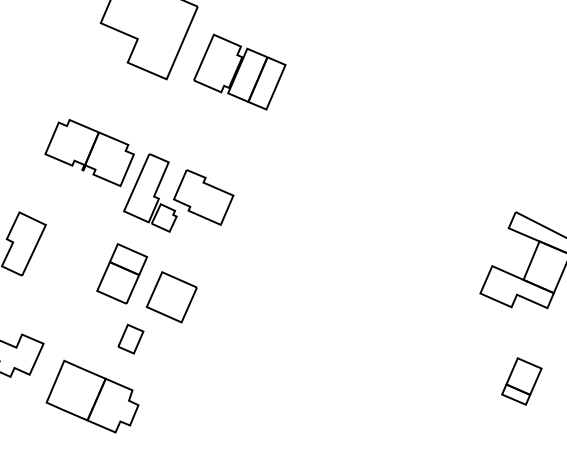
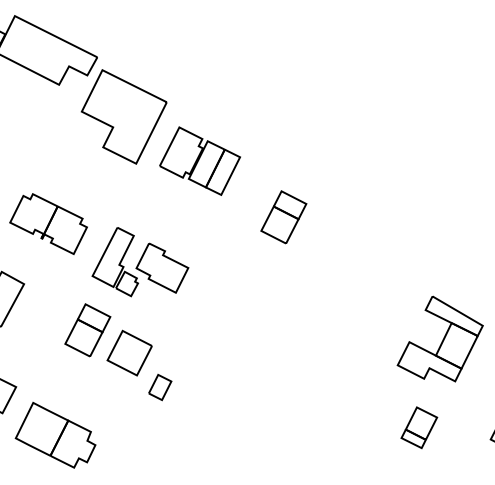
part: (339, 131) -> (283, 217), added
part: (89, 152) -> (48, 223), moved
part: (131, 339) -> (160, 387), moved
part: (522, 381) -> (419, 427), moved

